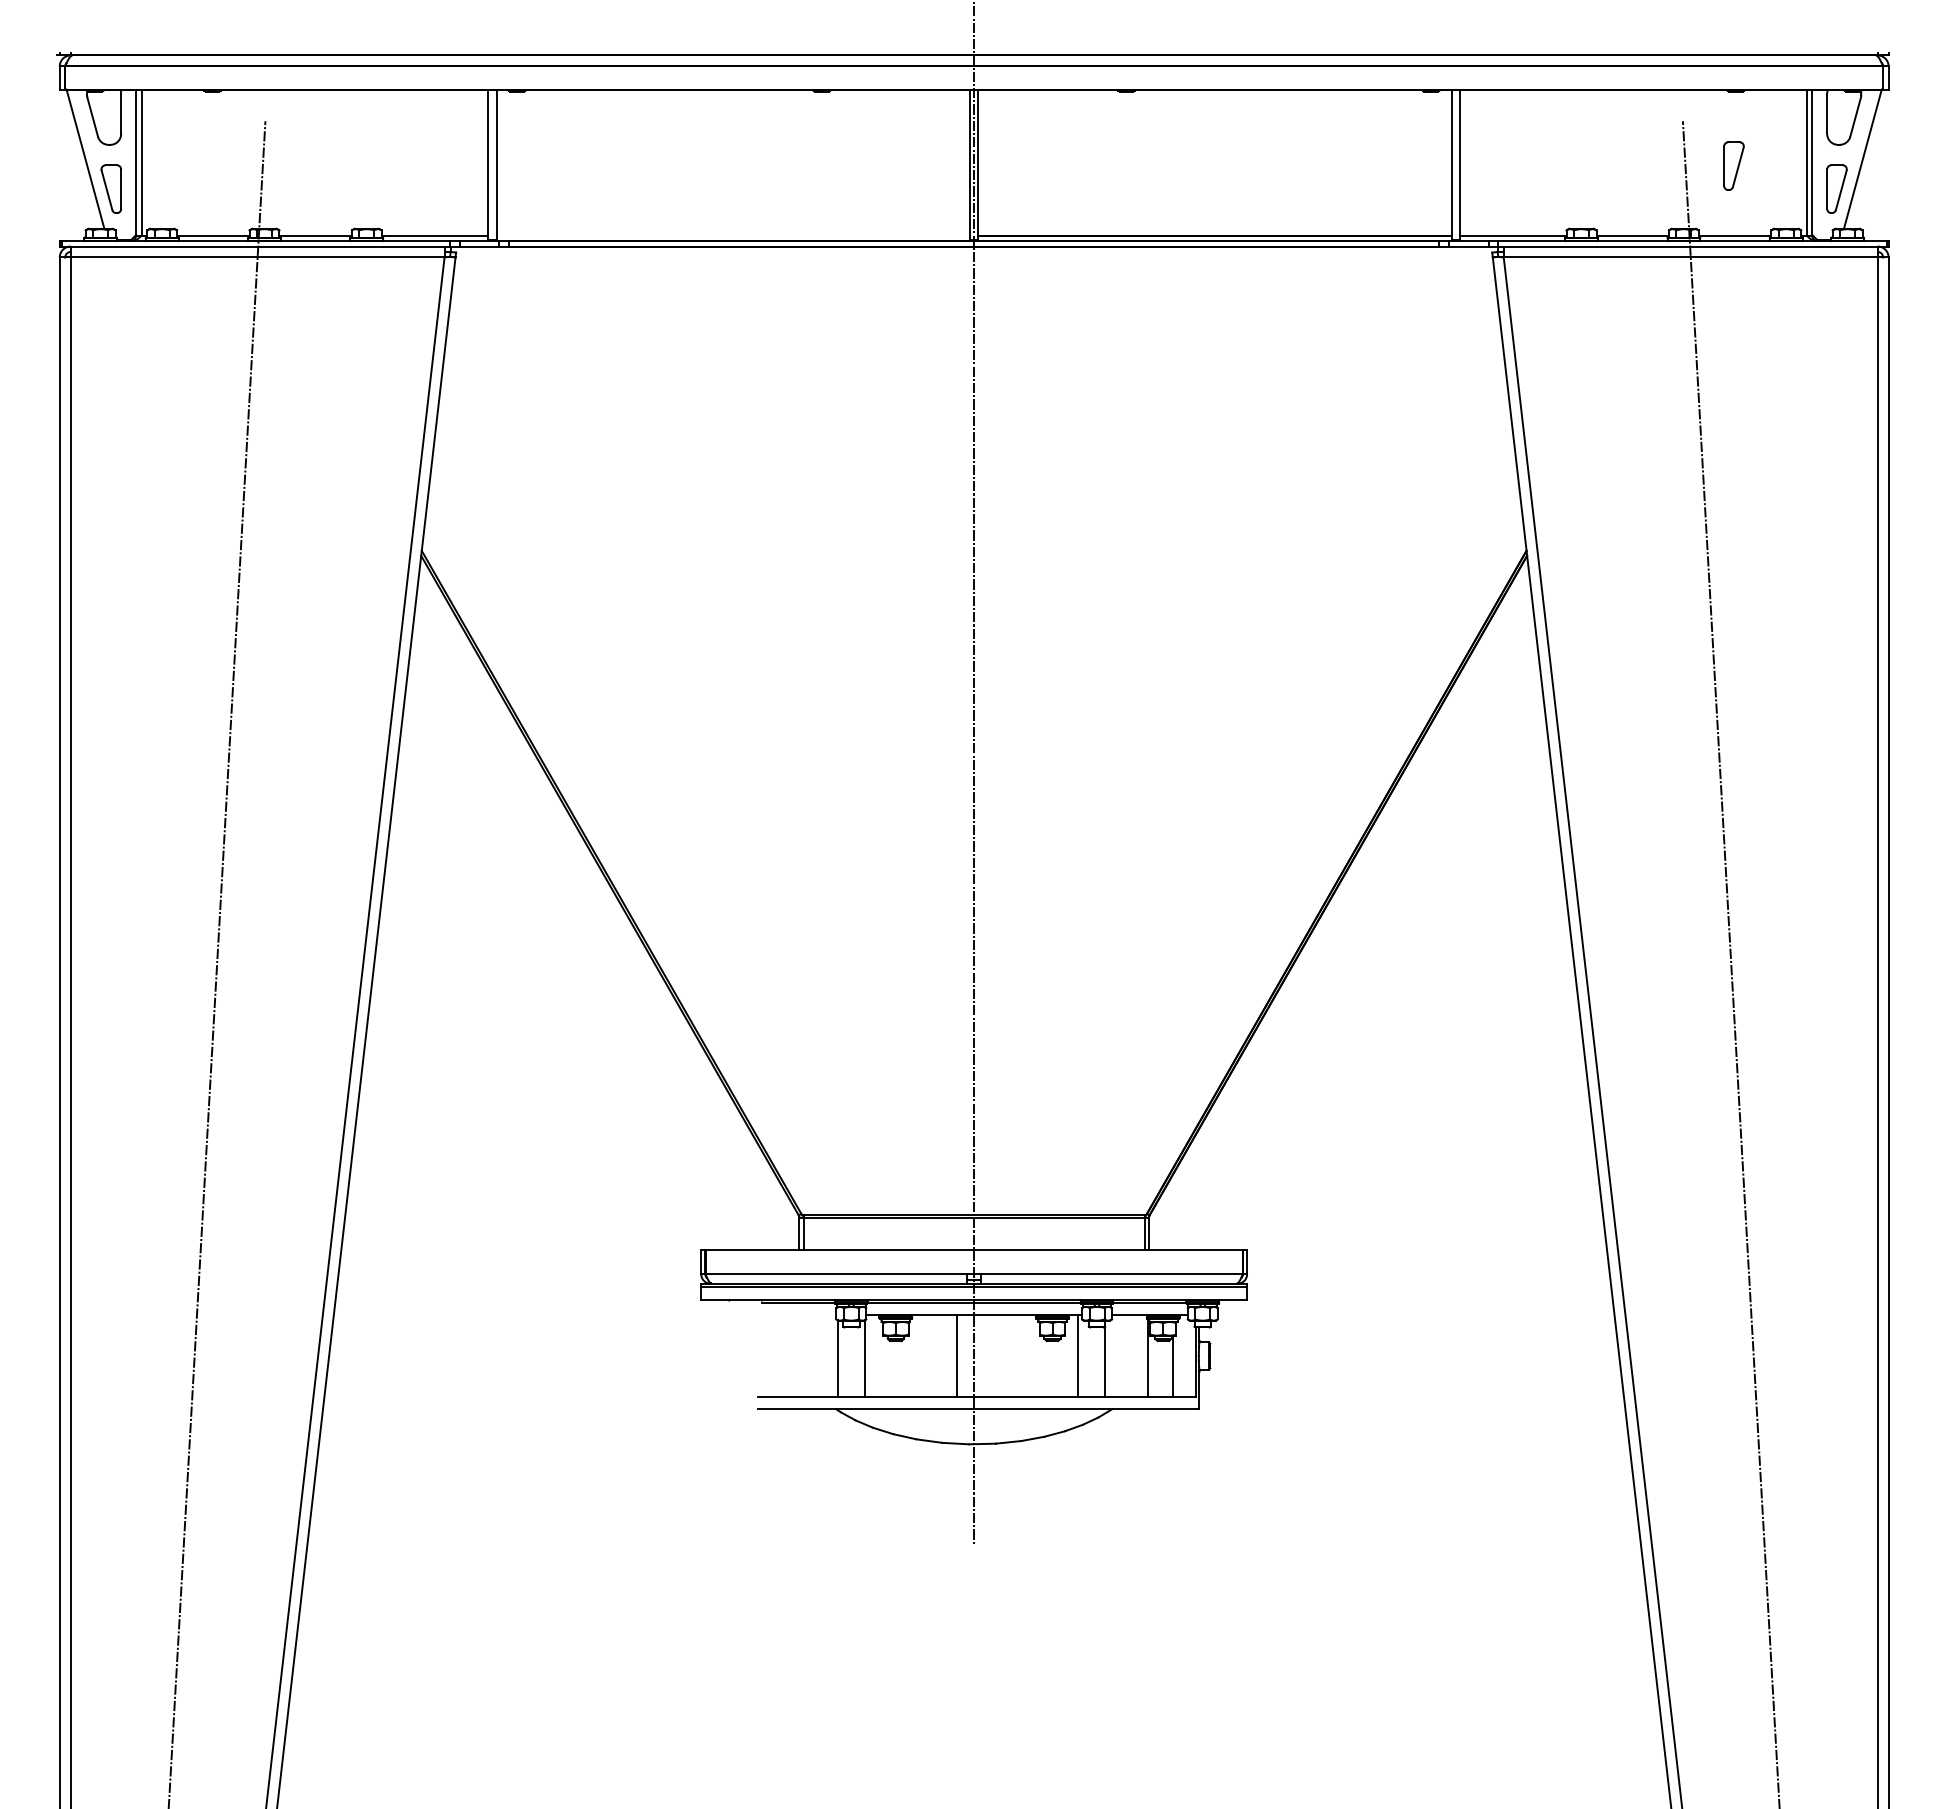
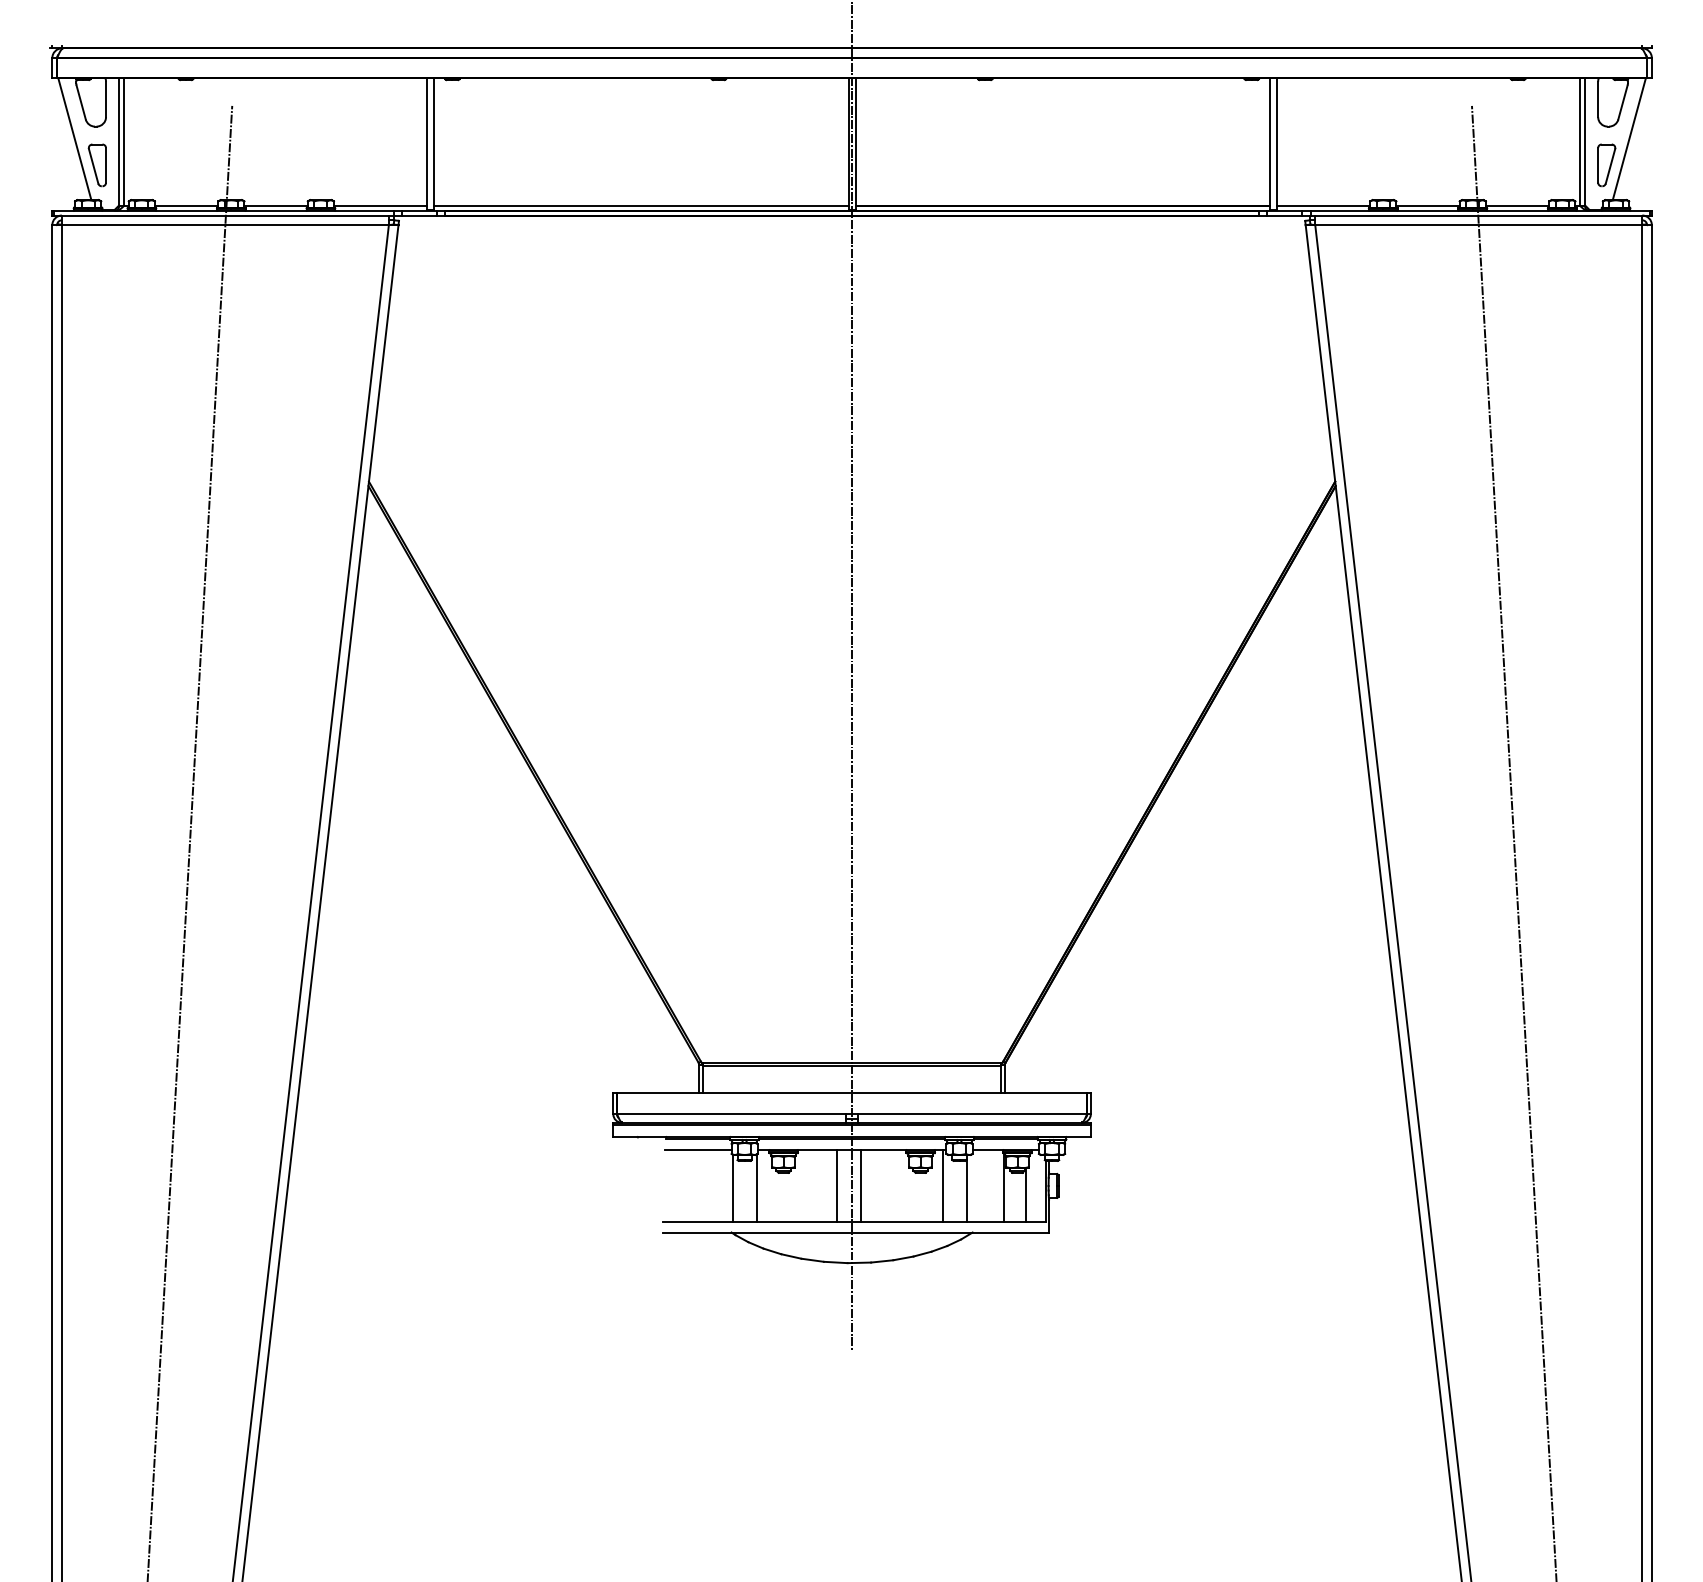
part: (1733, 165) -> (1516, 144), removed
line: (733, 235) -> (641, 205), added
line: (798, 1315) -> (698, 1150), added
line: (984, 1356) -> (861, 1186), added

